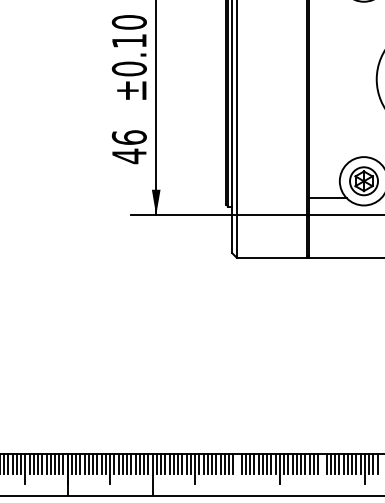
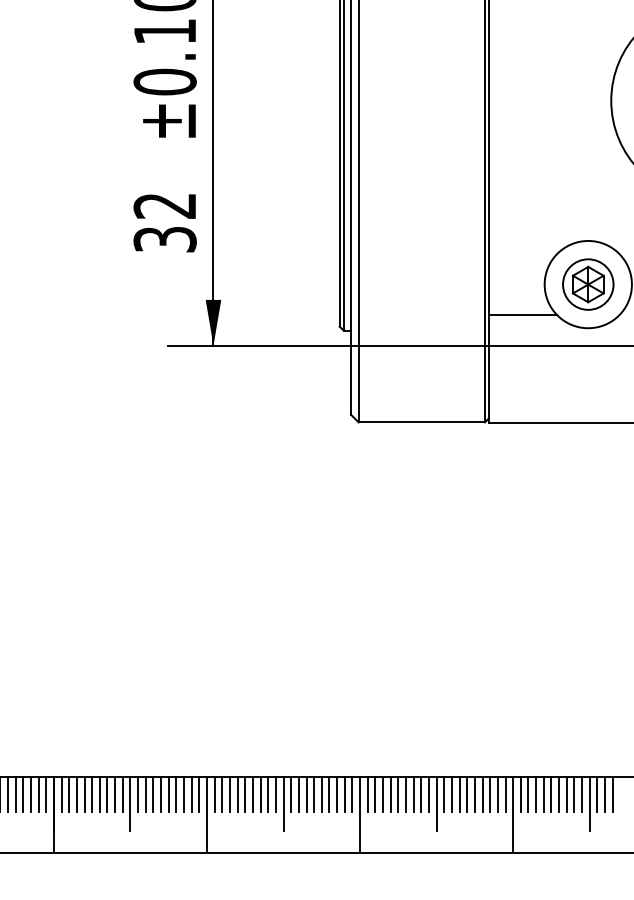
text: (128, 147) -> (163, 223), 46 -> 32
line: (237, 474) -> (360, 813), added
line: (322, 474) -> (513, 813), added

